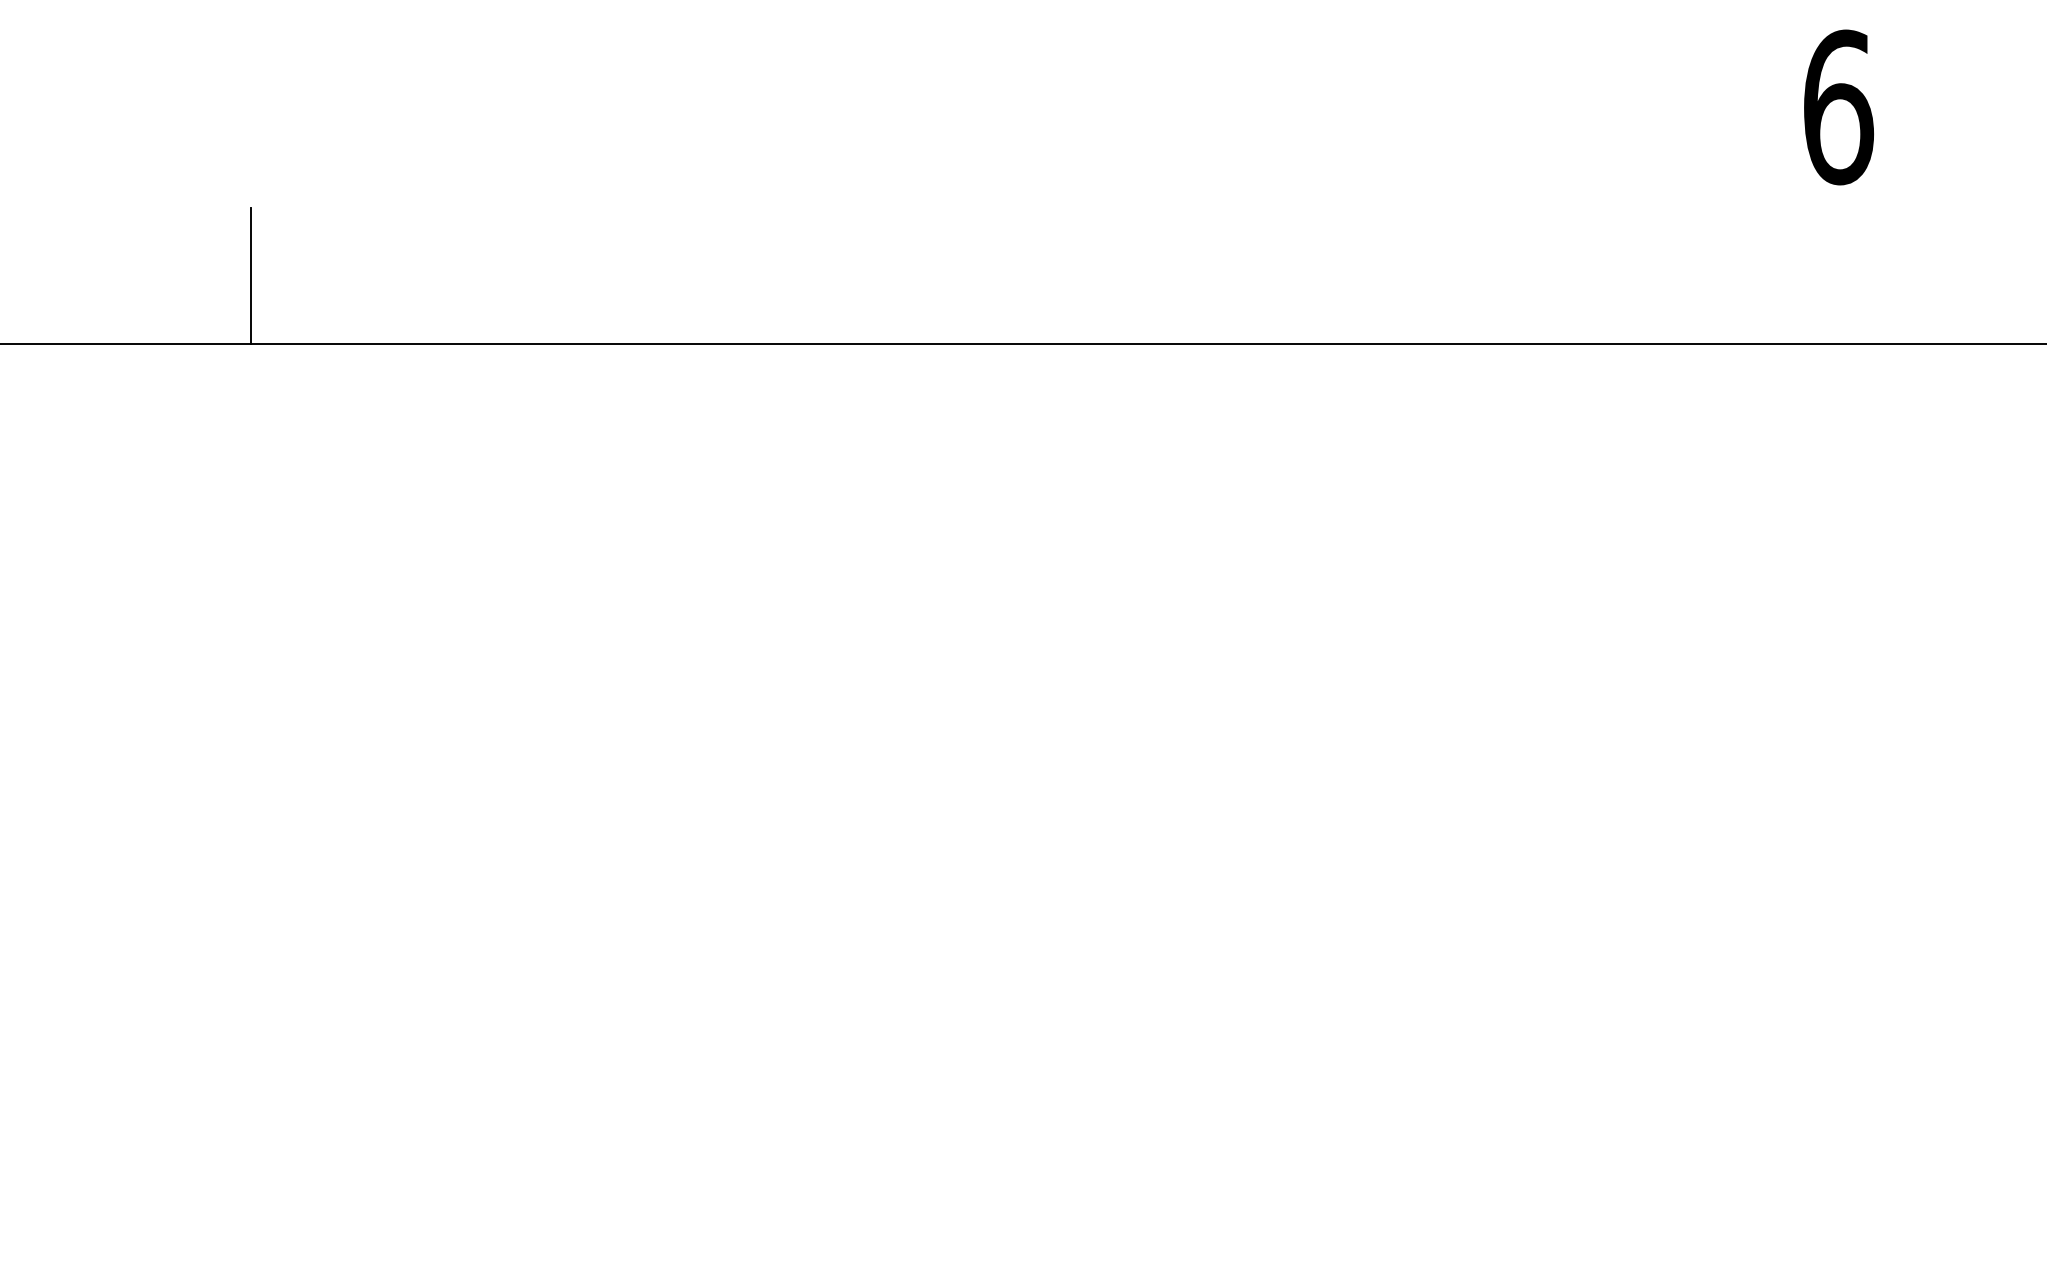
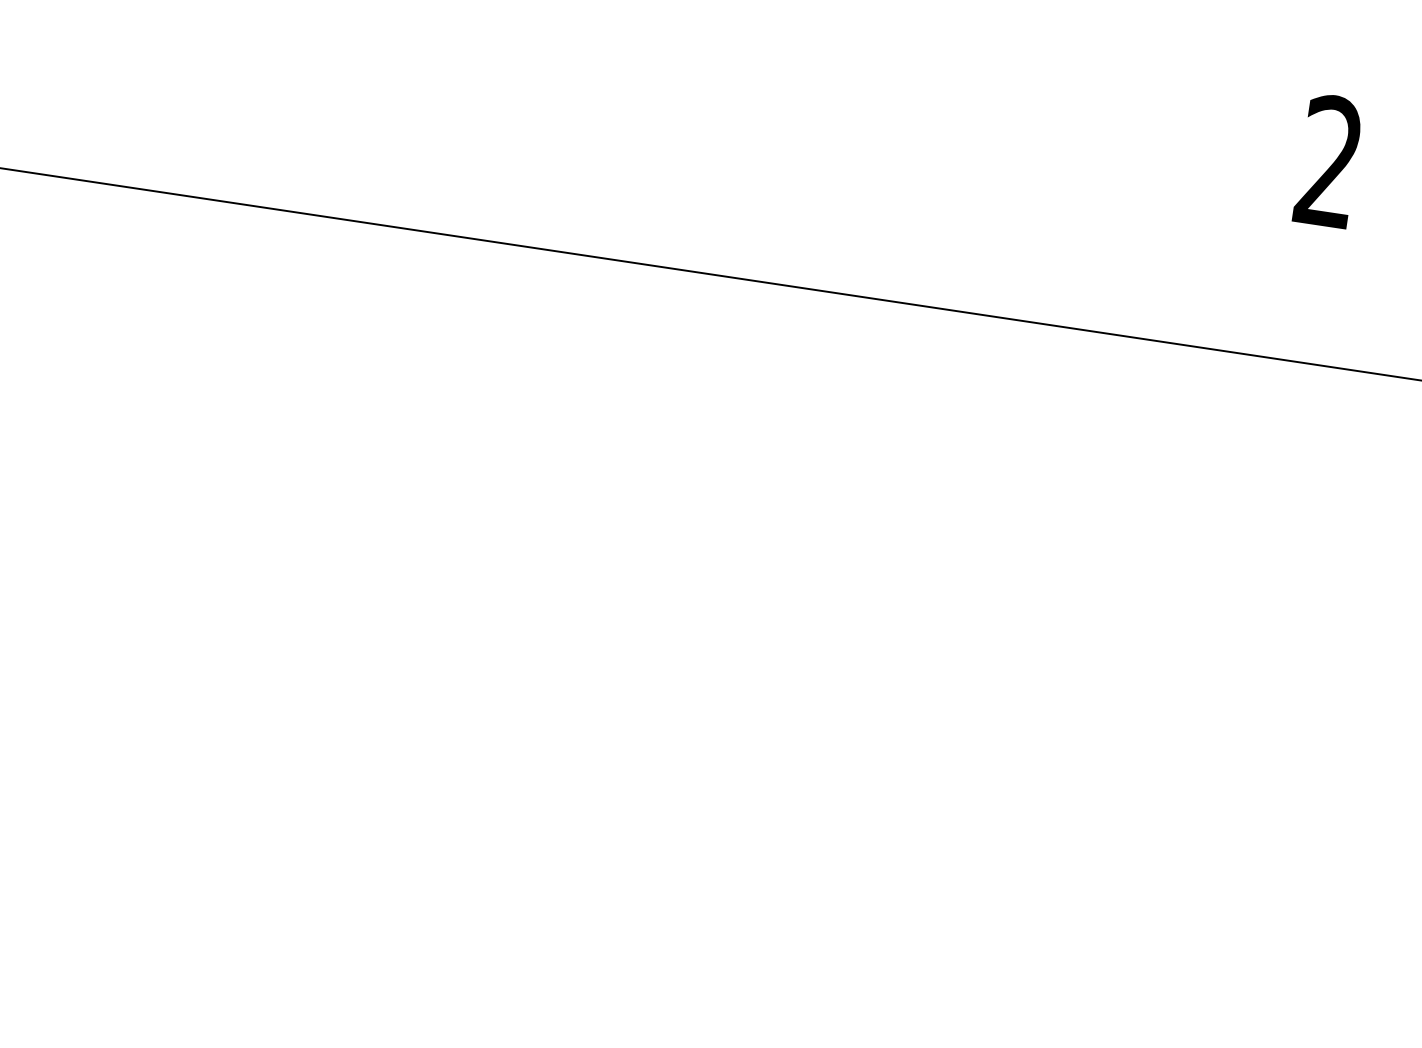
text: (1839, 107) -> (1330, 162), 6 -> 2

